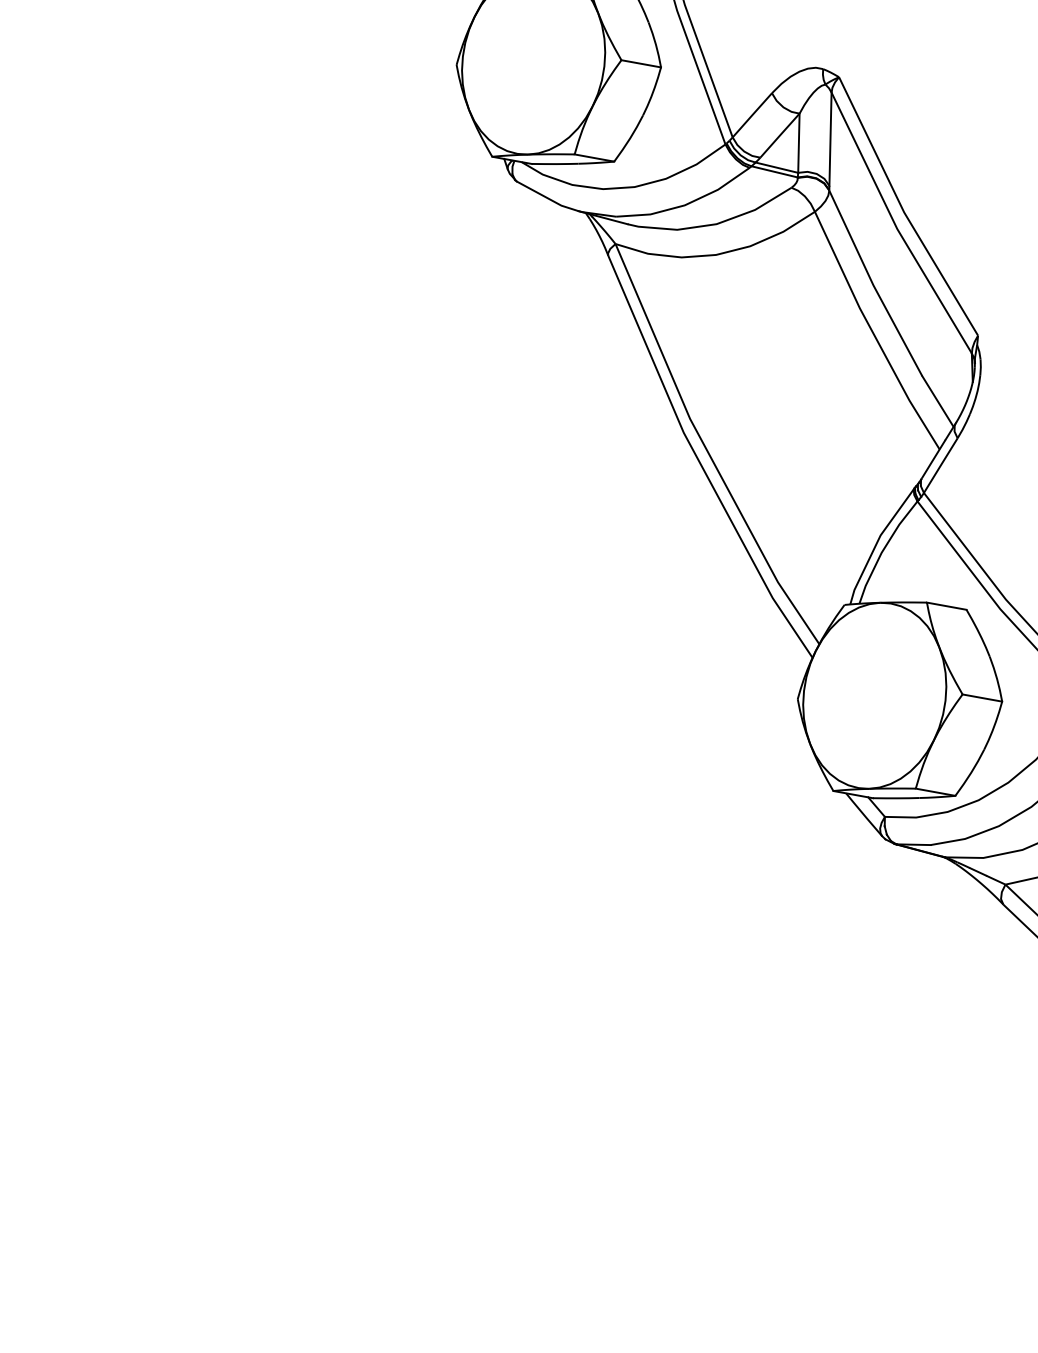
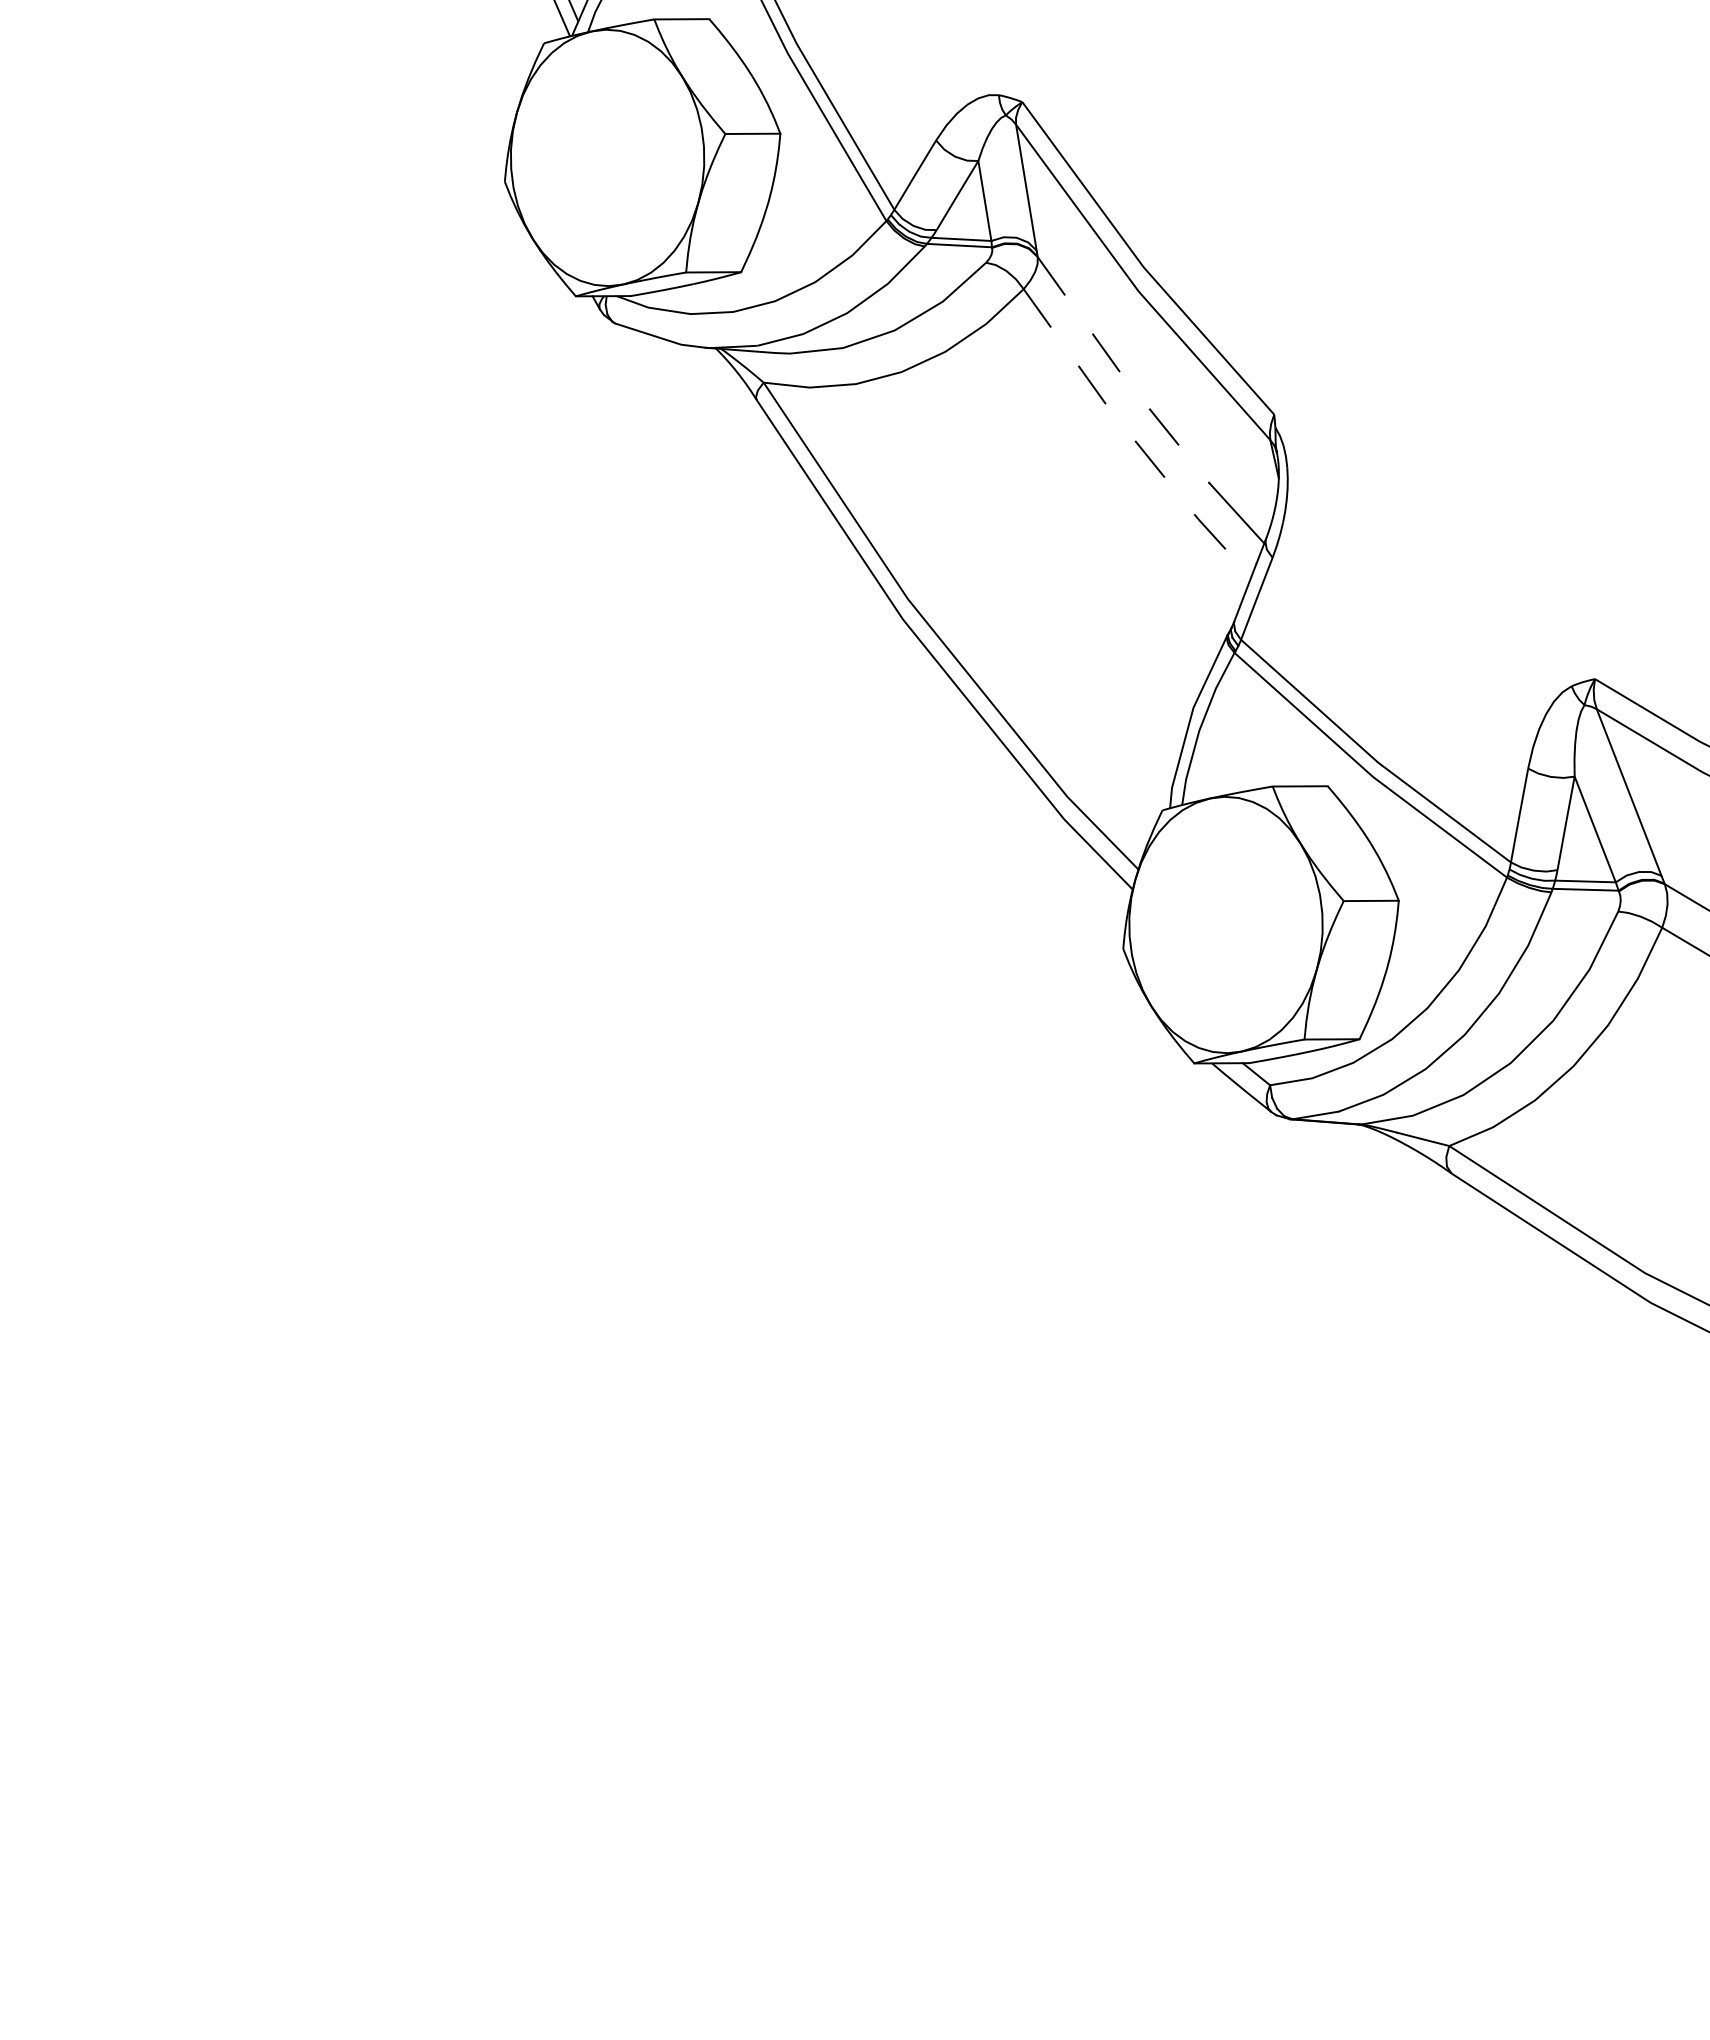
line: (873, 284) -> (1120, 372), solid -> dashed
line: (873, 333) -> (1132, 437), solid -> dashed

